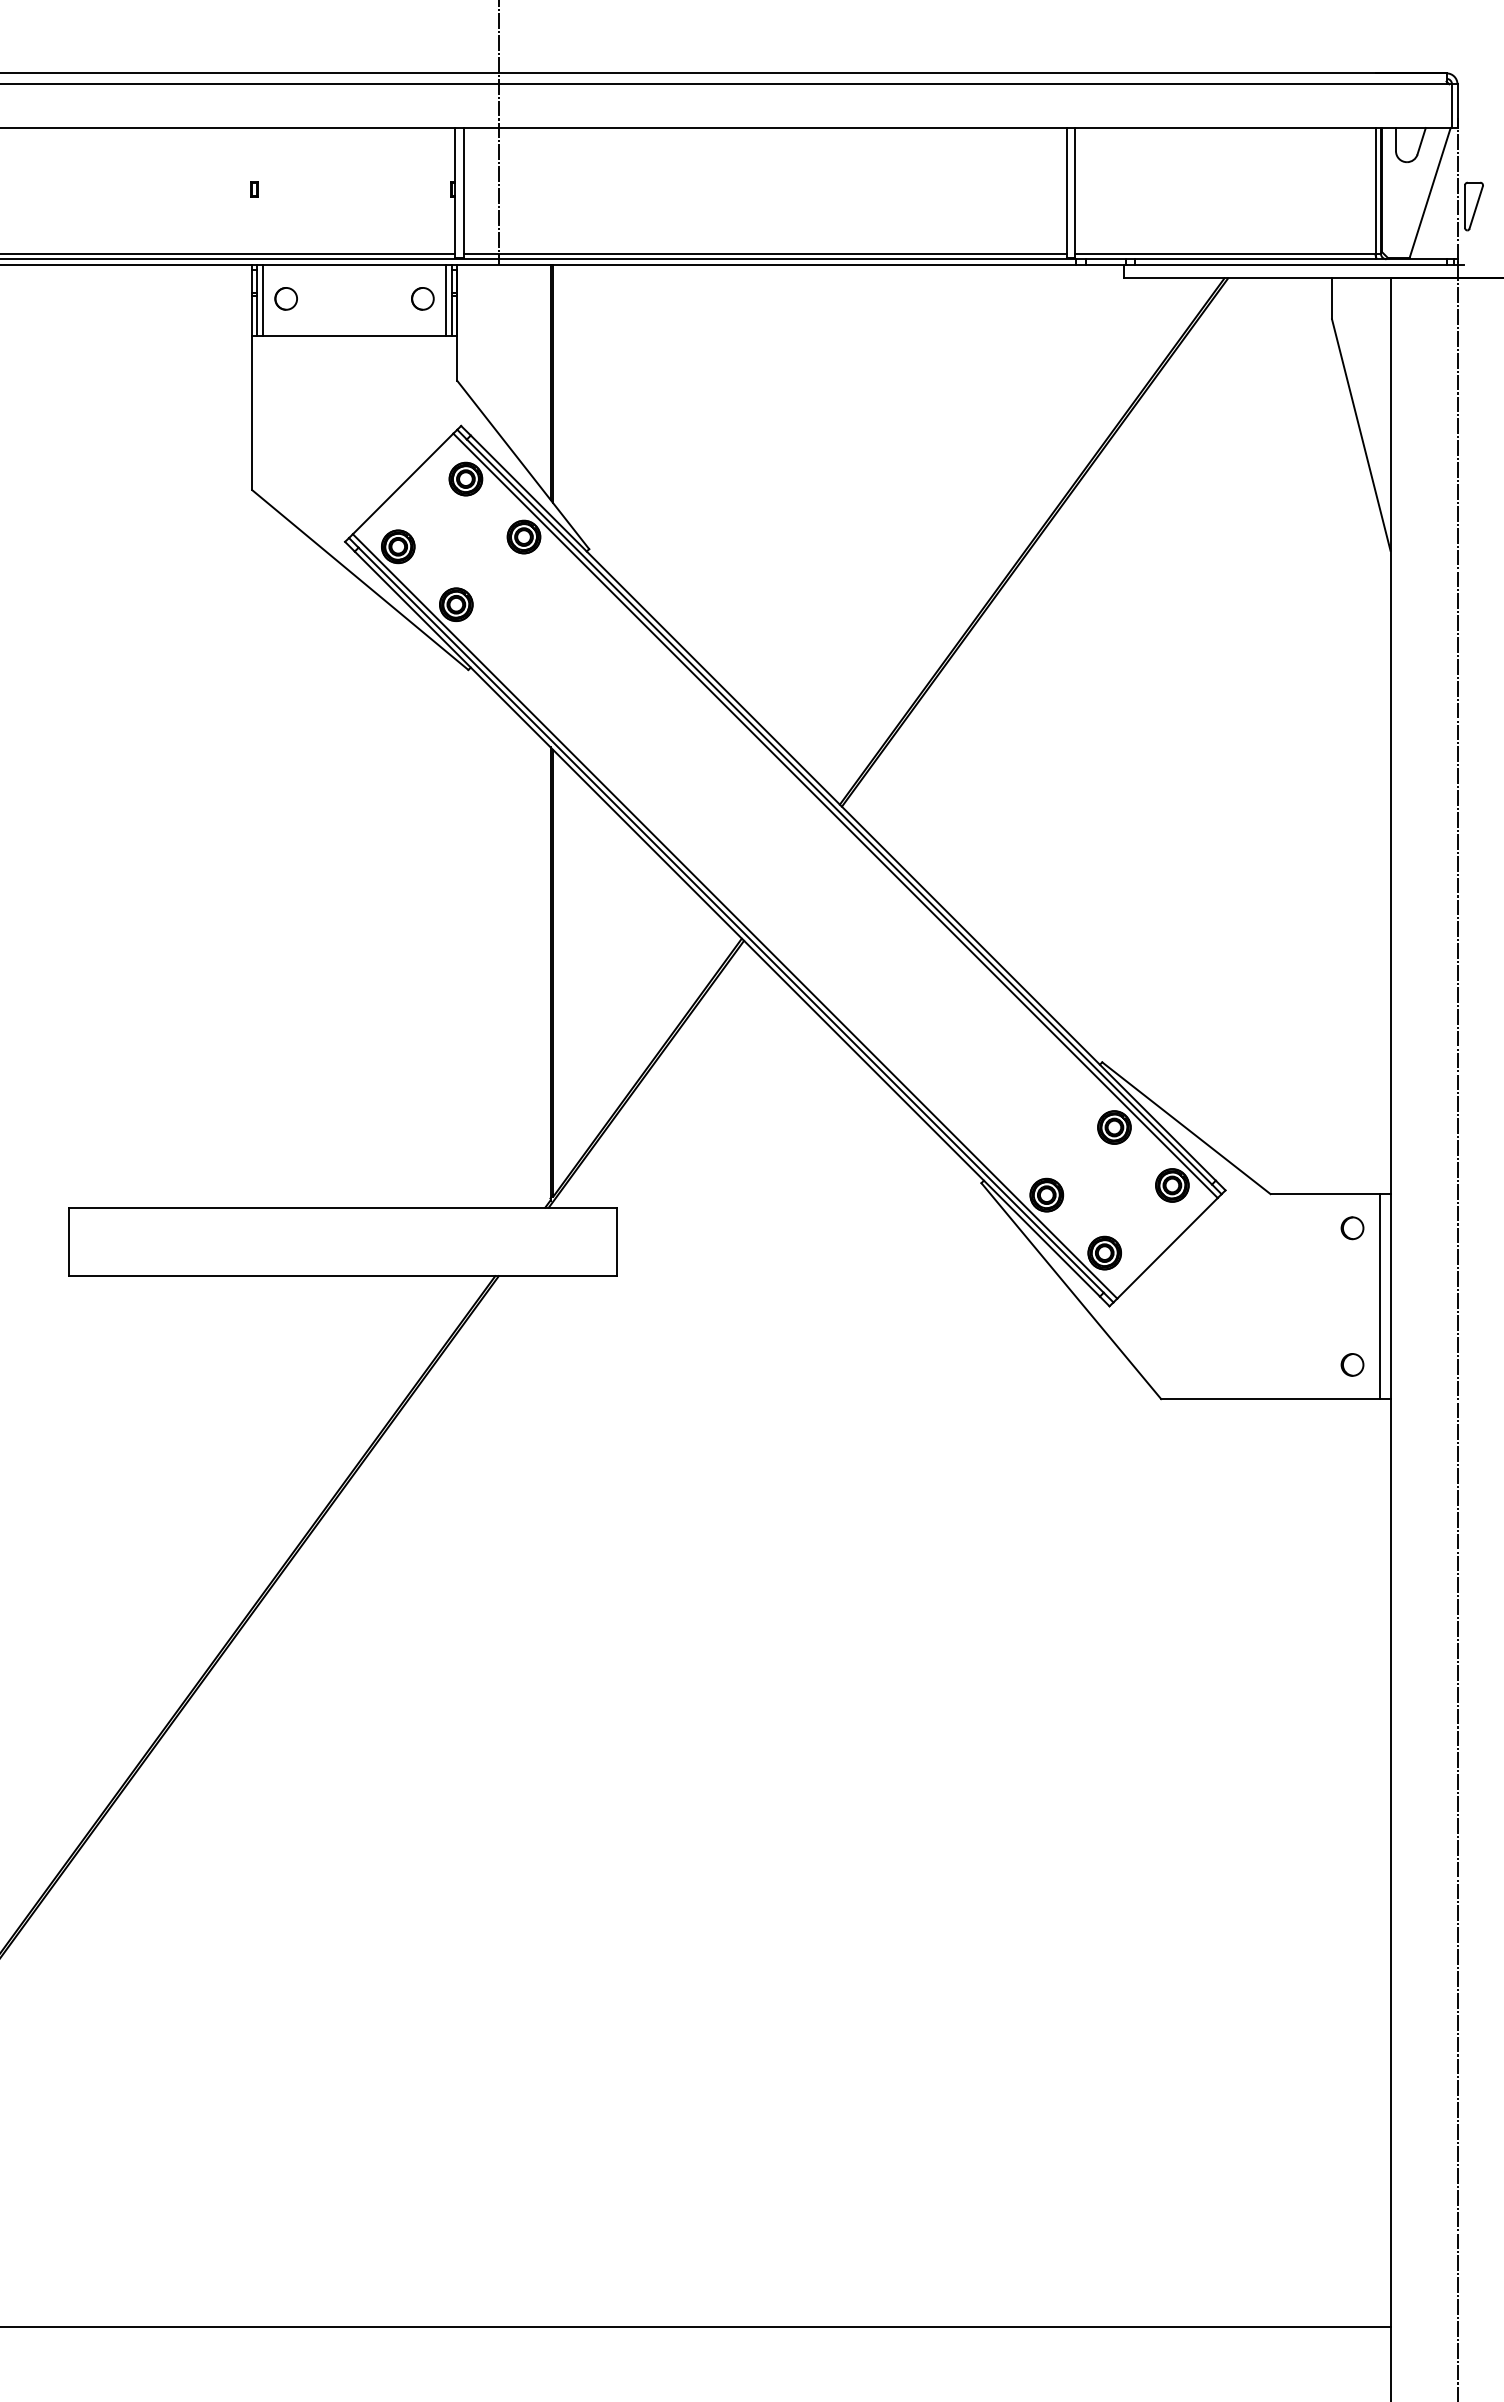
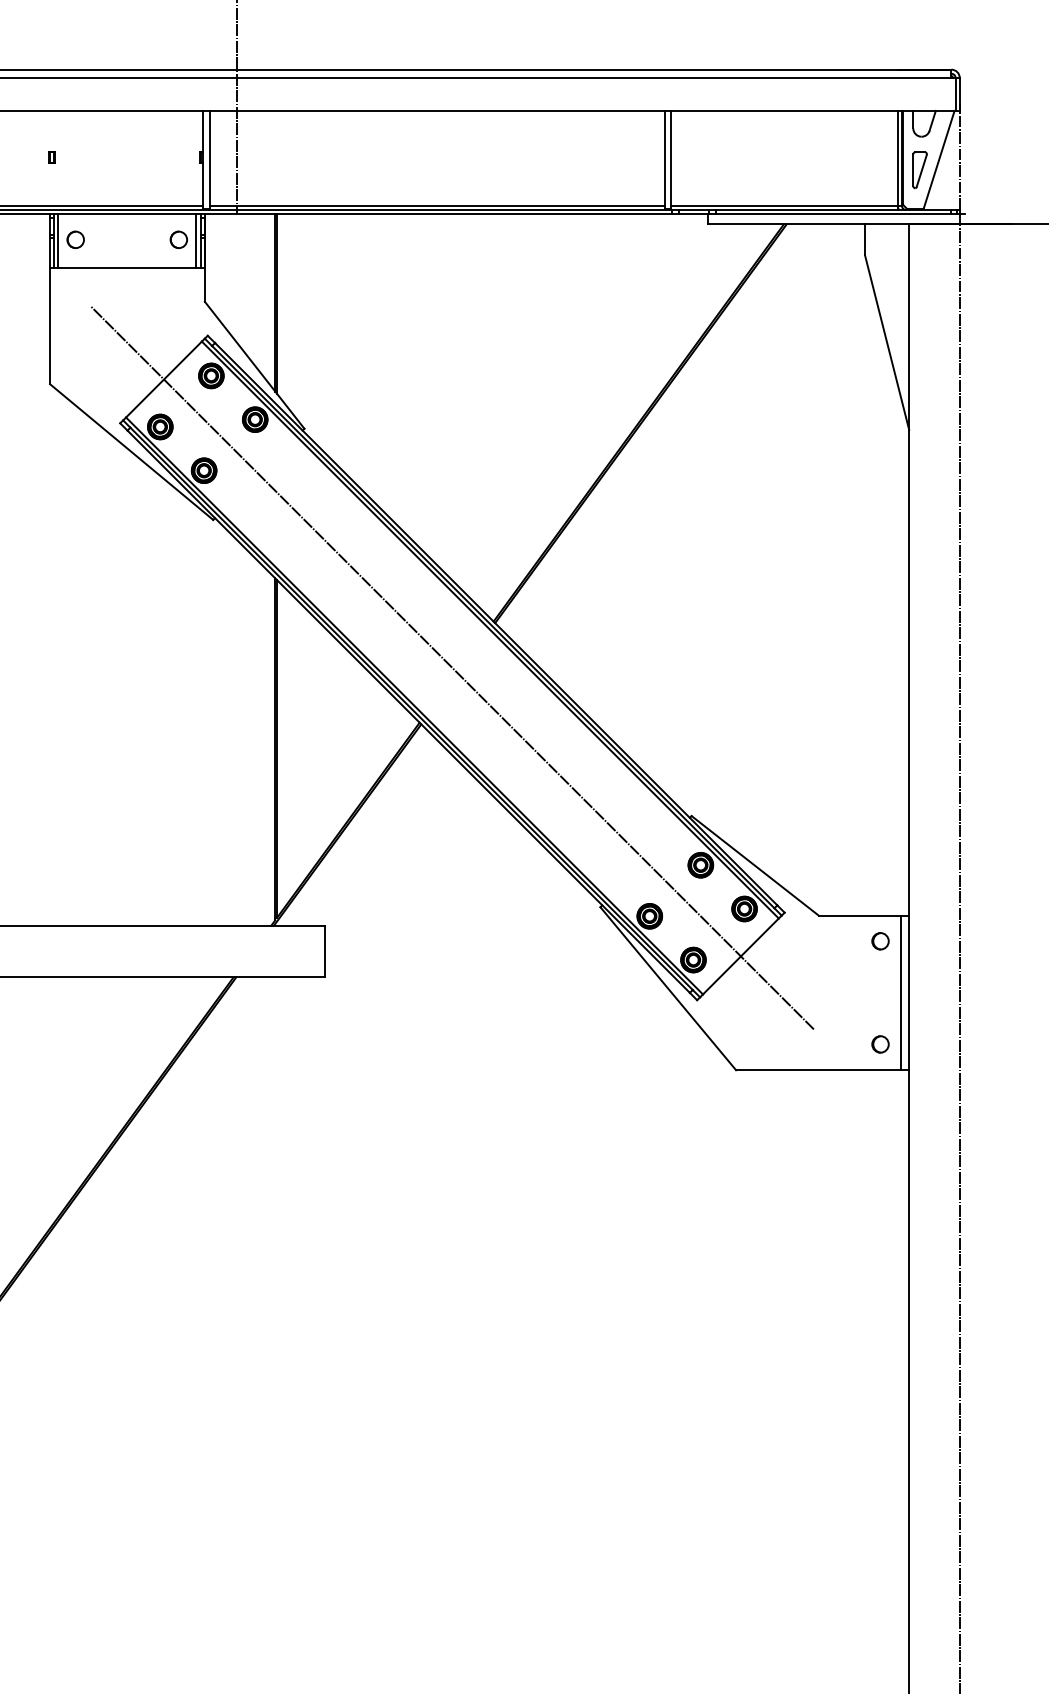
part: (1473, 206) -> (919, 170), moved
line: (785, 865) -> (452, 667), added

